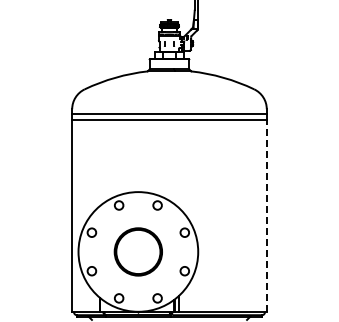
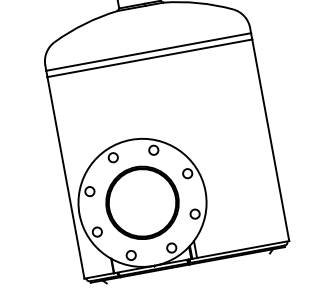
line: (266, 216) -> (270, 140), dashed -> solid
part: (138, 251) -> (142, 202), size x1.43

